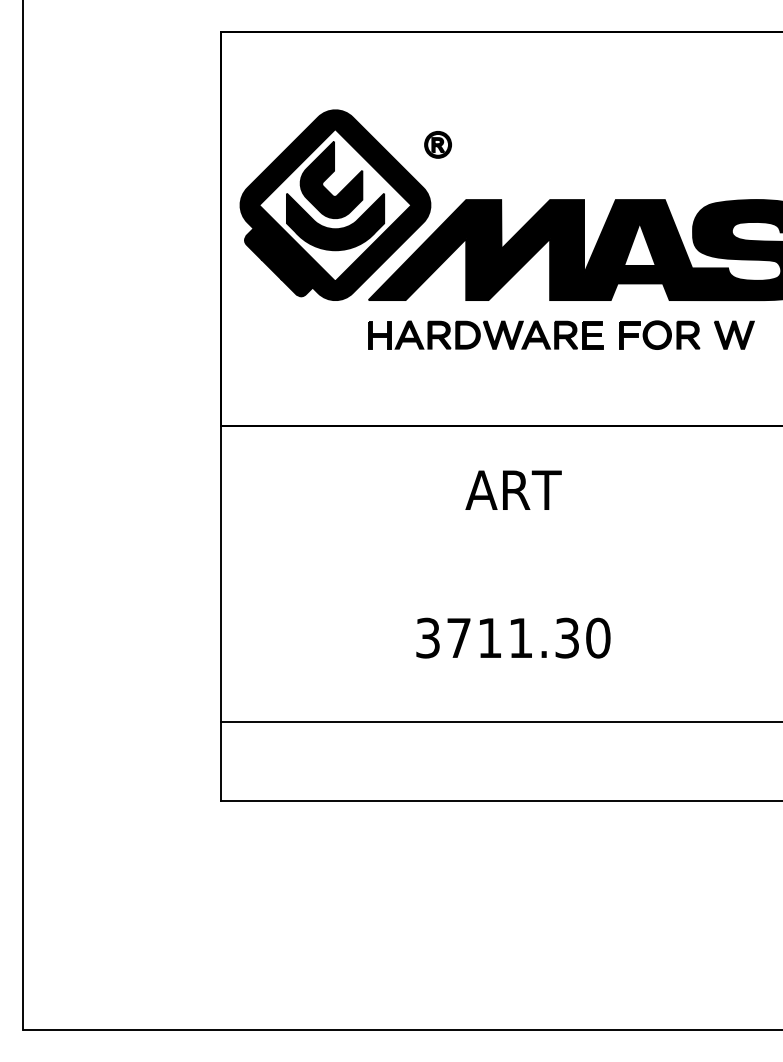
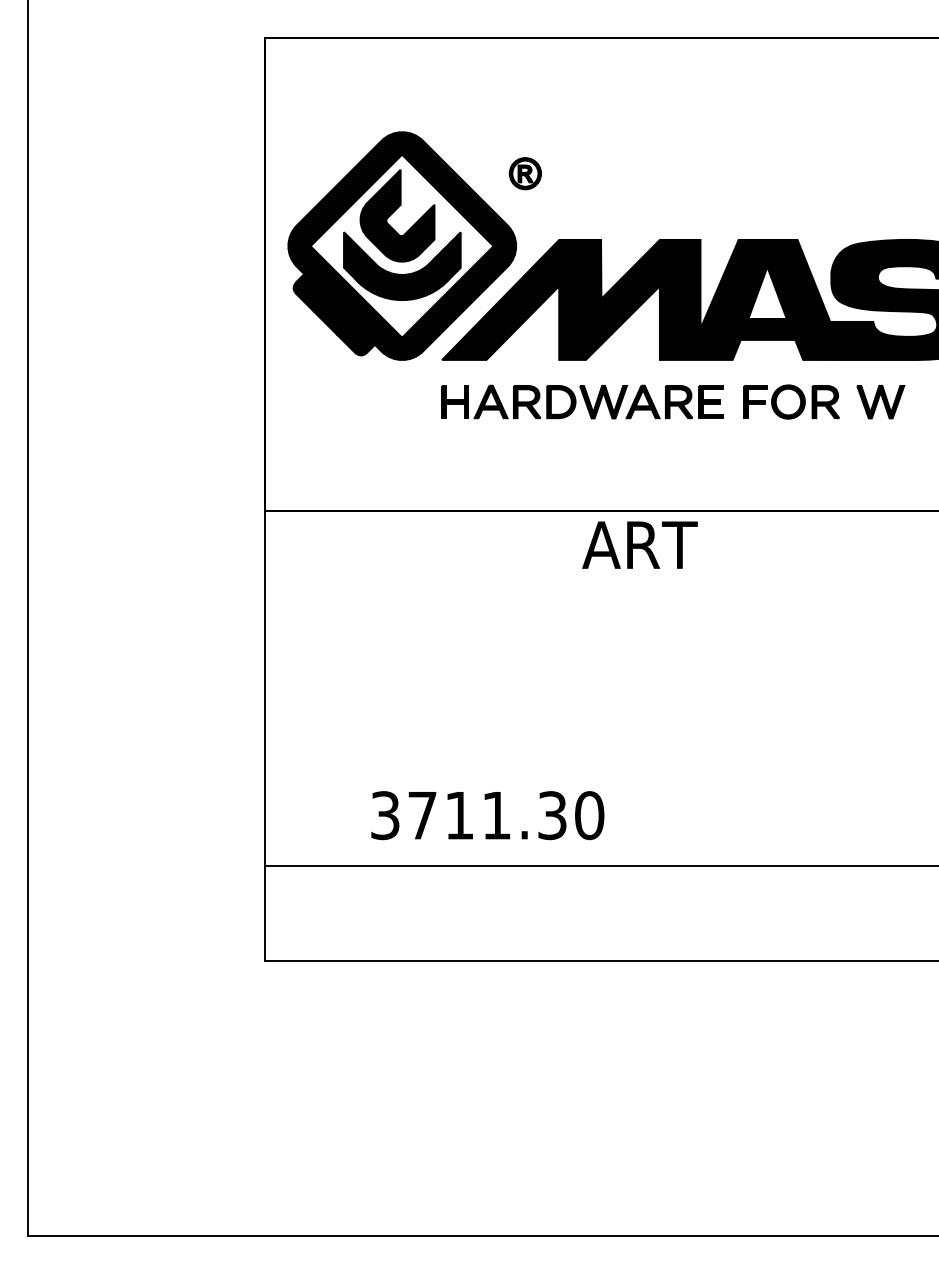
text: (513, 489) -> (639, 544), moved
text: (513, 638) -> (487, 815), moved

